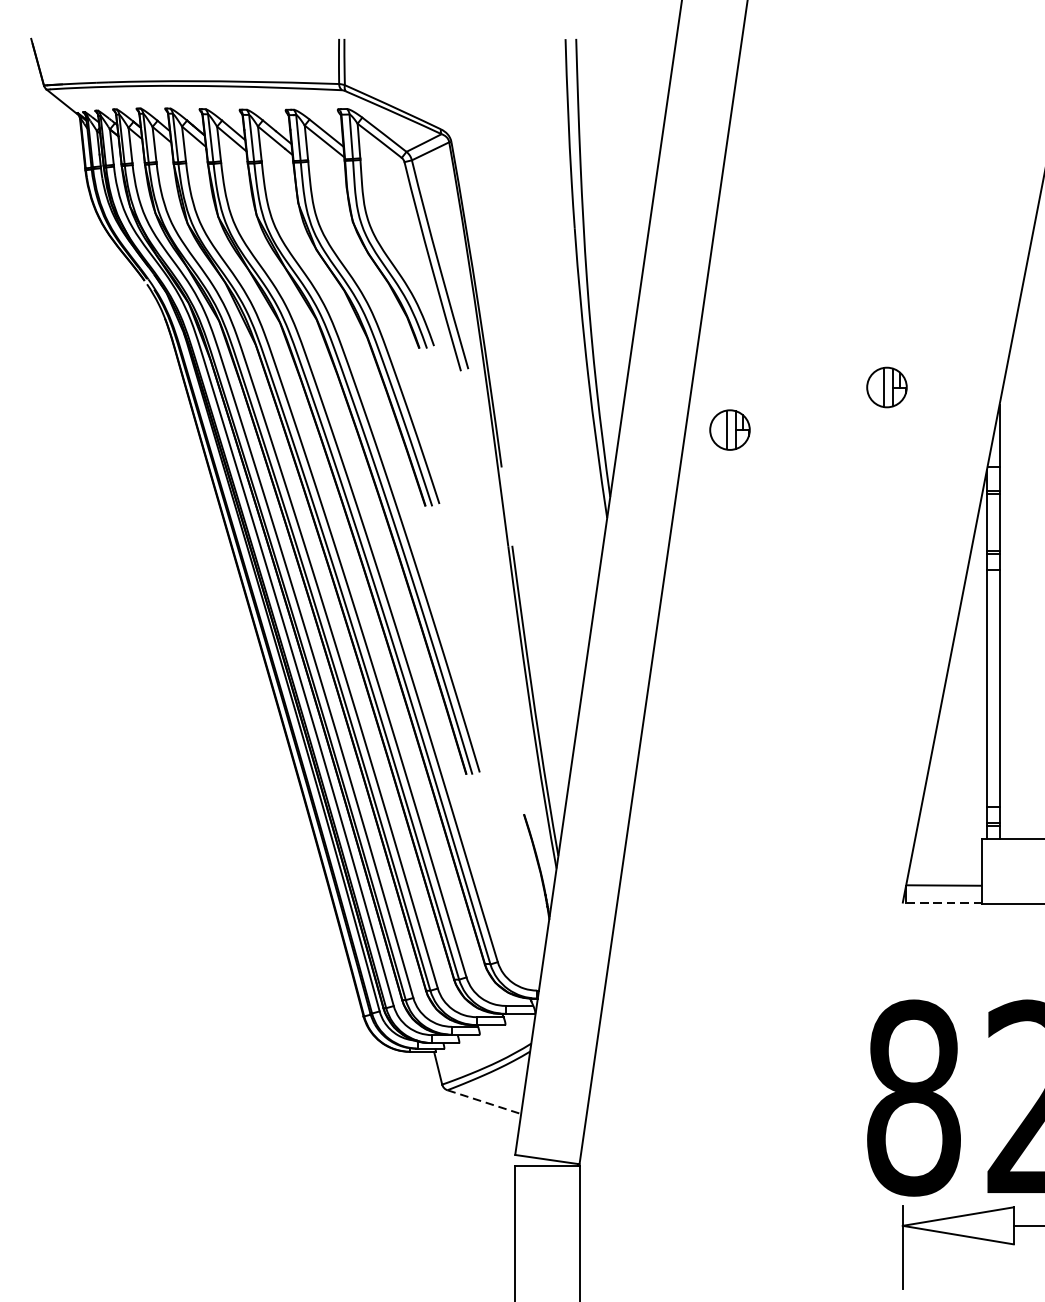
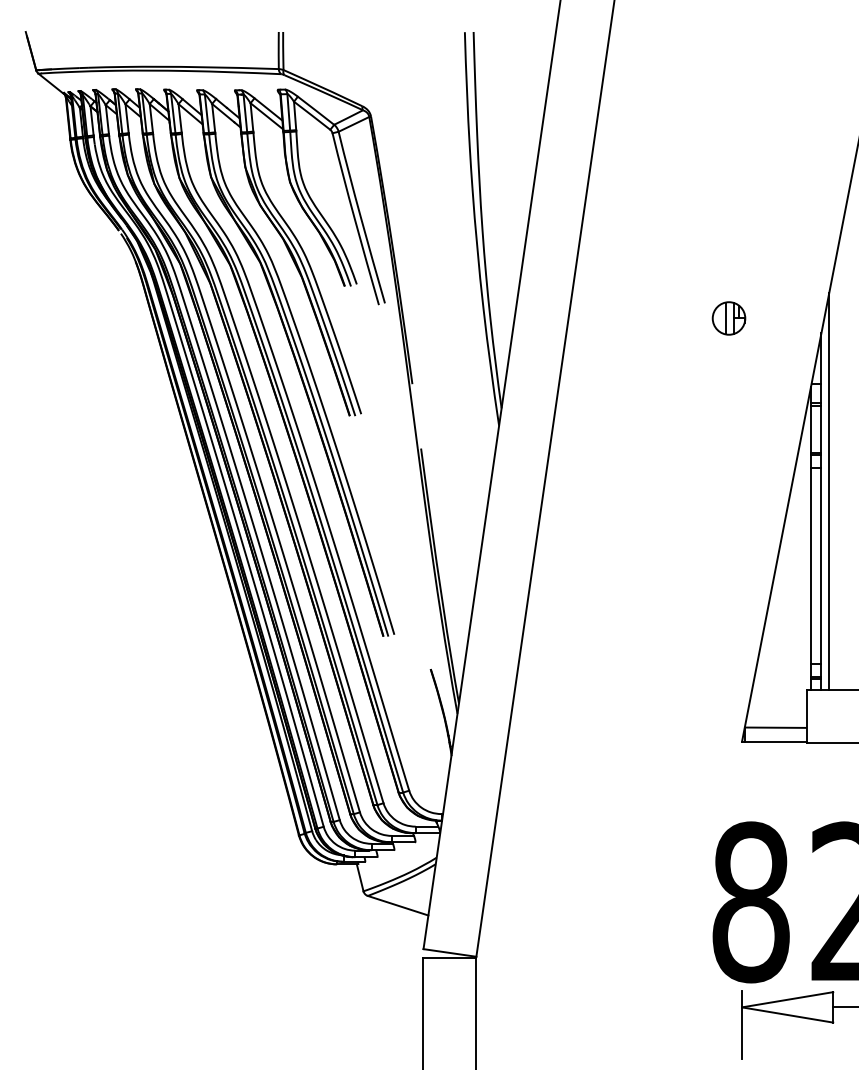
part: (729, 430) -> (599, 353), removed
line: (1009, 598) -> (829, 491), added
line: (942, 902) -> (774, 741), dashed -> solid
line: (484, 1101) -> (398, 905), dashed -> solid

